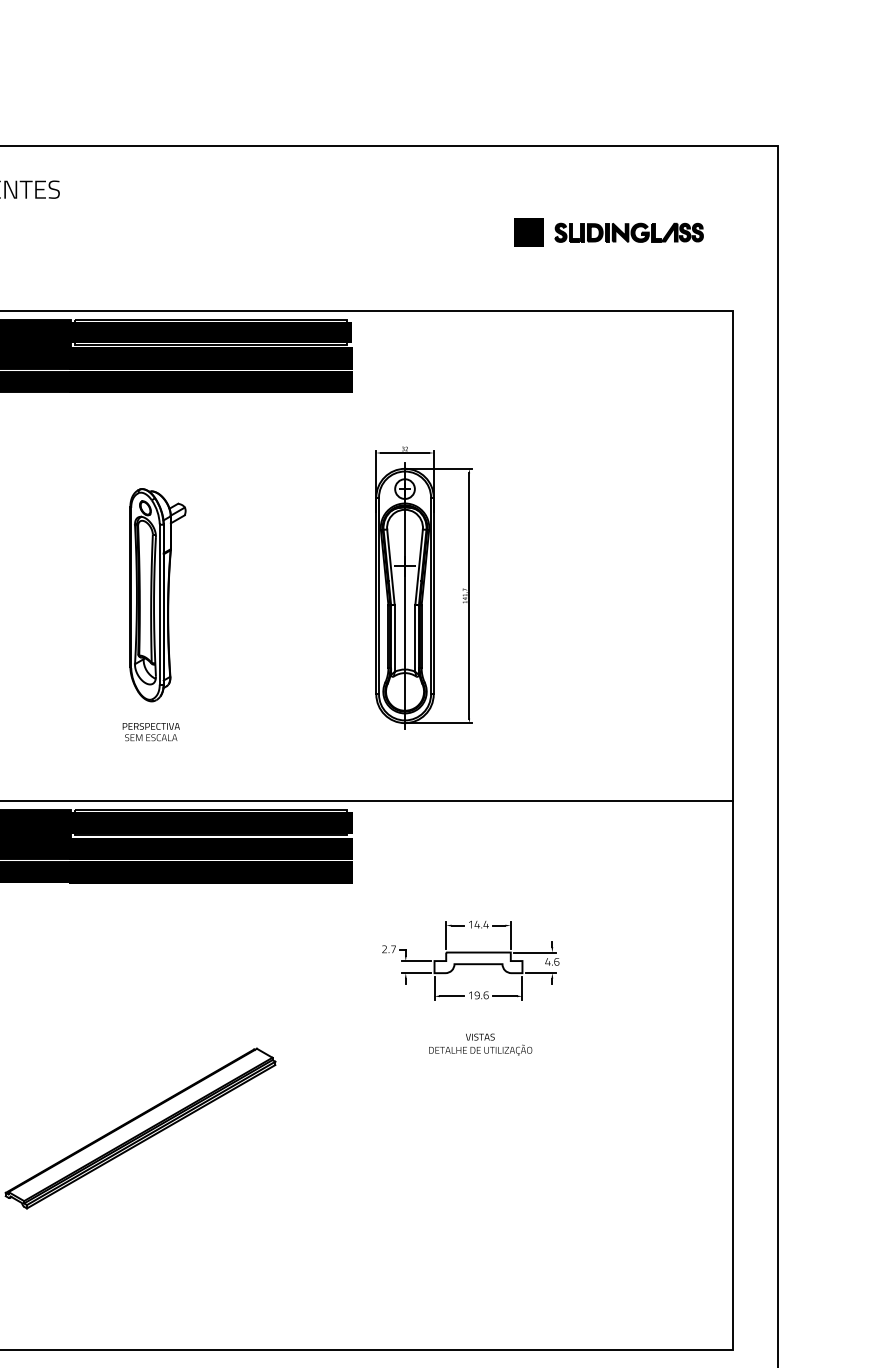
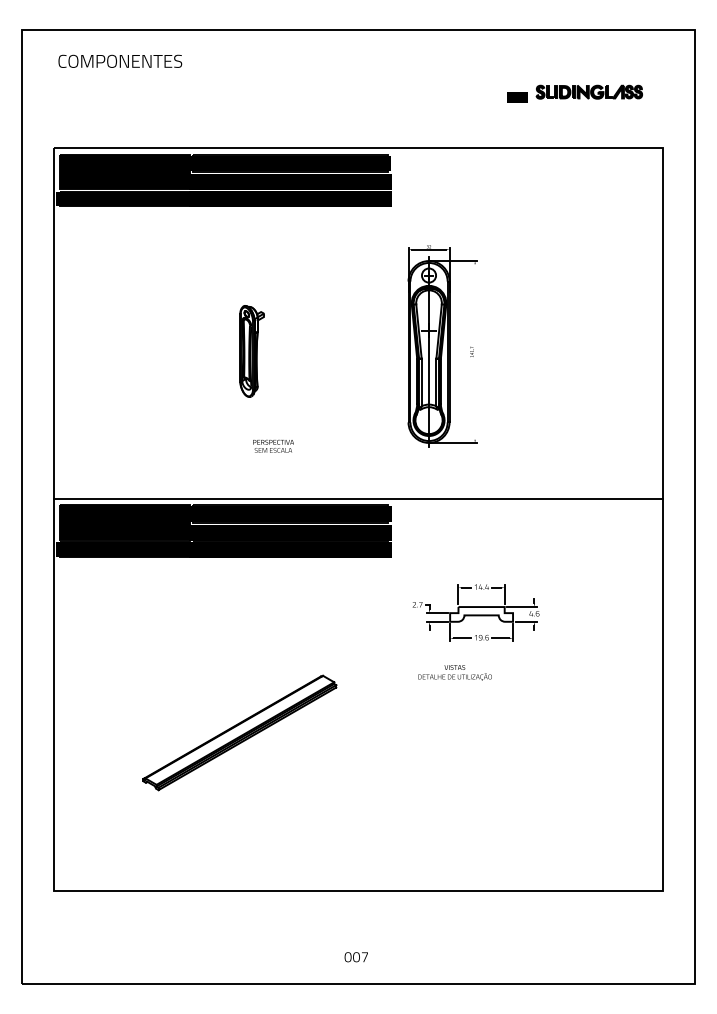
fill: (528, 224) -> (517, 86), removed
part: (156, 595) -> (251, 351), size x0.6
line: (469, 595) -> (475, 351), removed
text: (151, 730) -> (273, 445), moved
text: (479, 1044) -> (454, 672), moved

